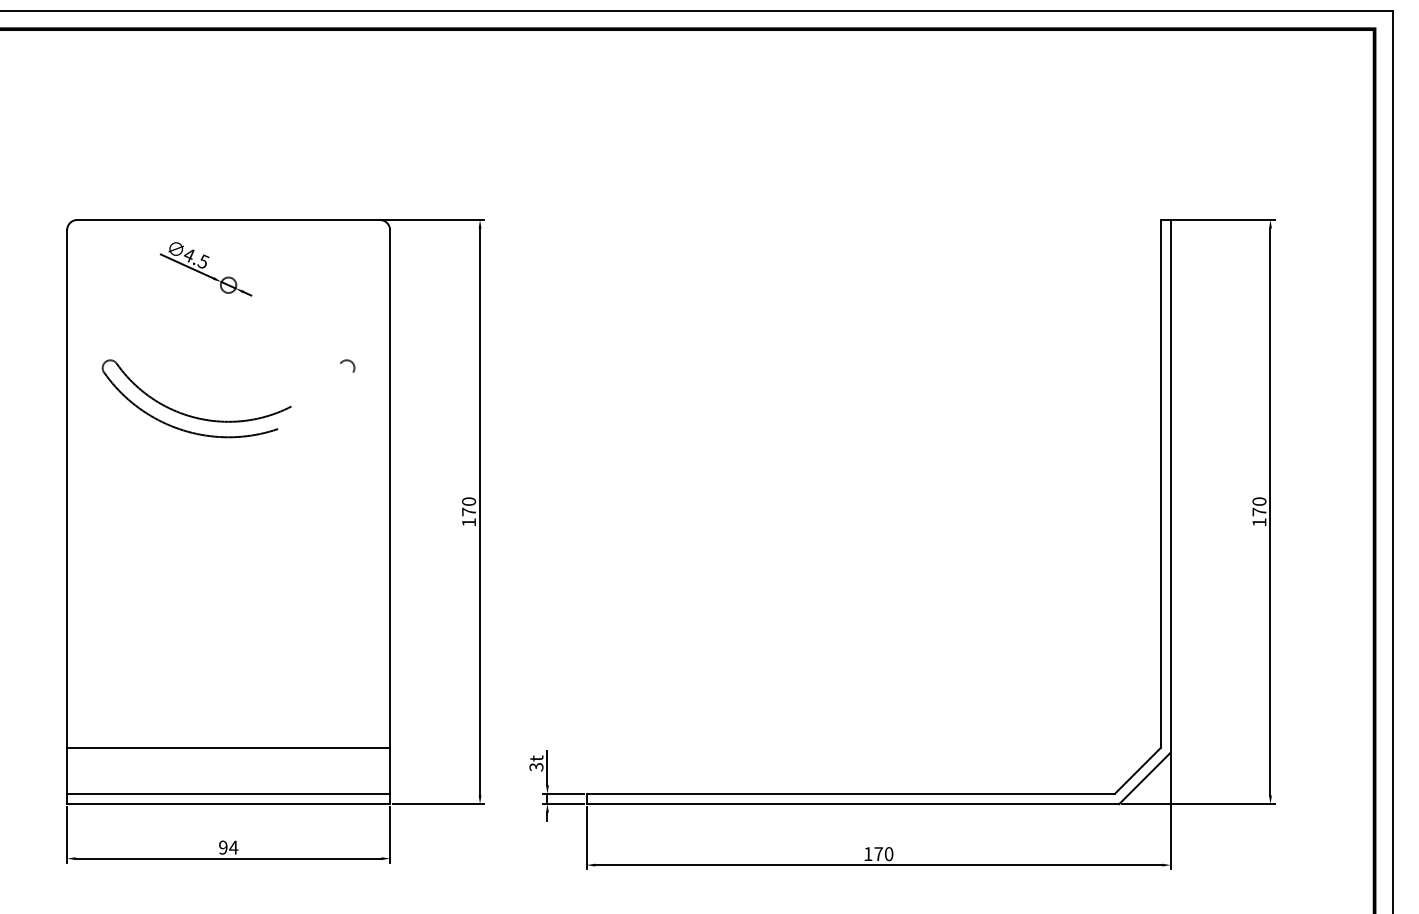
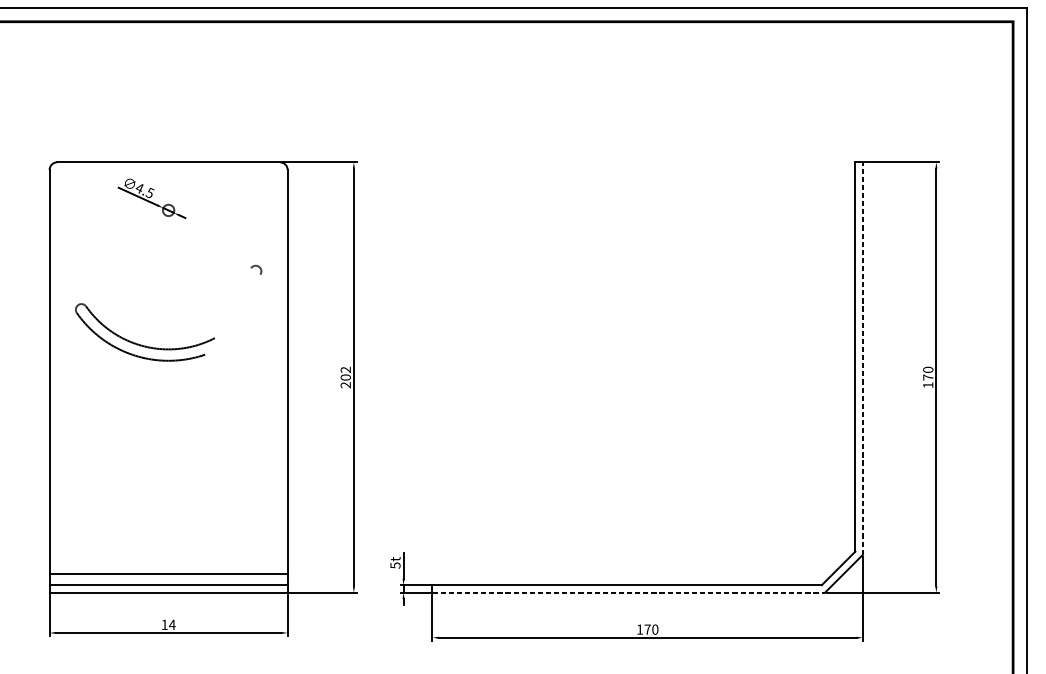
part: (191, 415) -> (141, 344), moved
line: (1170, 485) -> (862, 358), solid -> dashed
text: (469, 511) -> (346, 377), 170 -> 202
line: (228, 748) -> (168, 573), moved
text: (535, 766) -> (394, 565), 3t -> 5t
line: (853, 804) -> (629, 593), solid -> dashed
text: (223, 847) -> (164, 624), 94 -> 14

